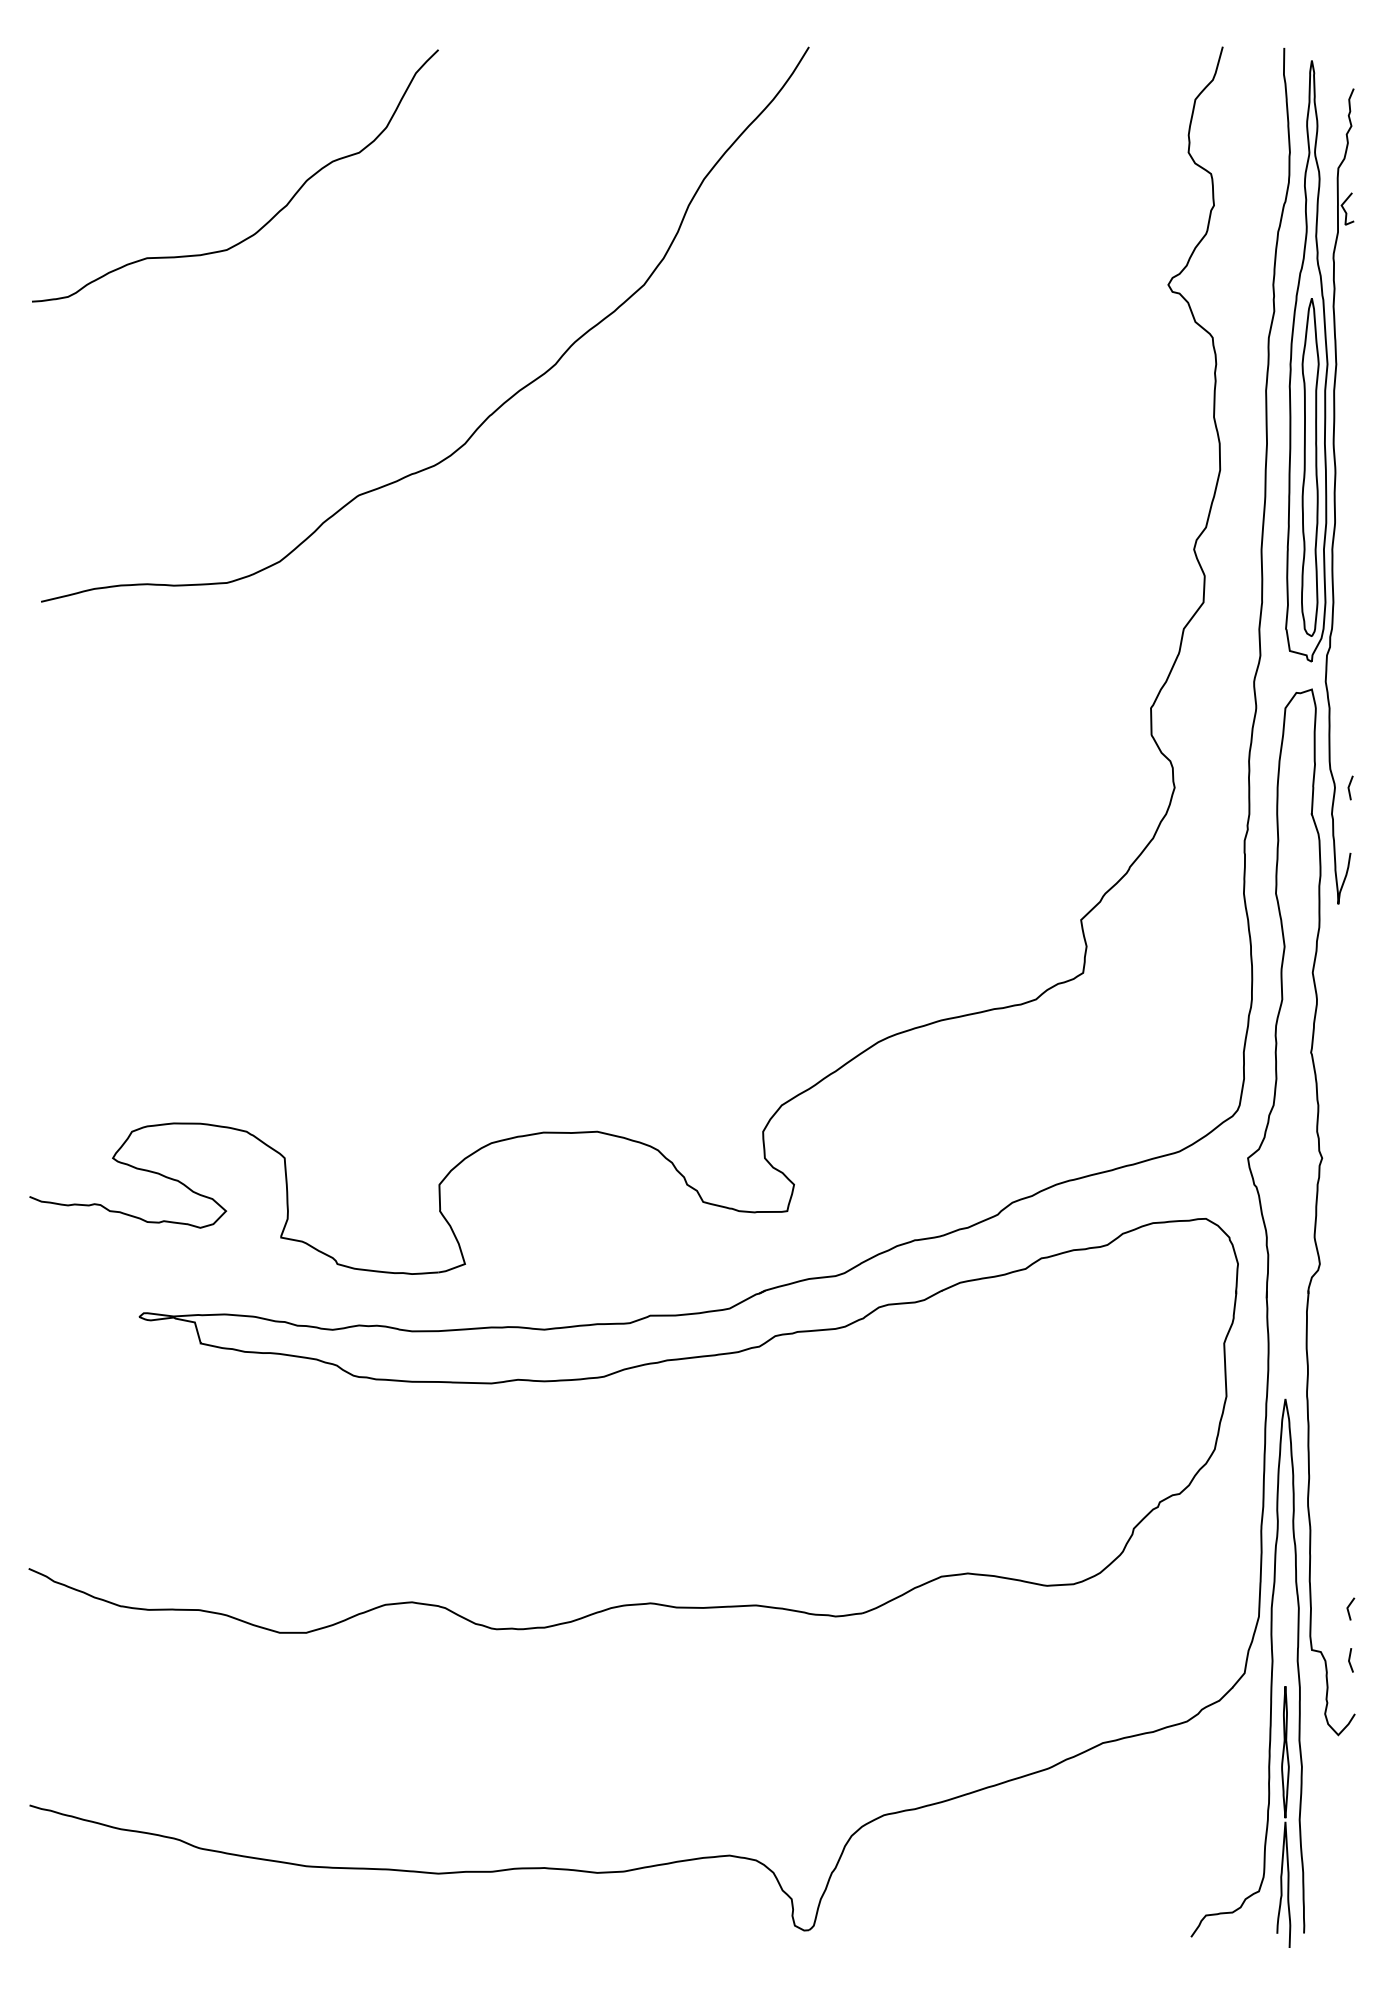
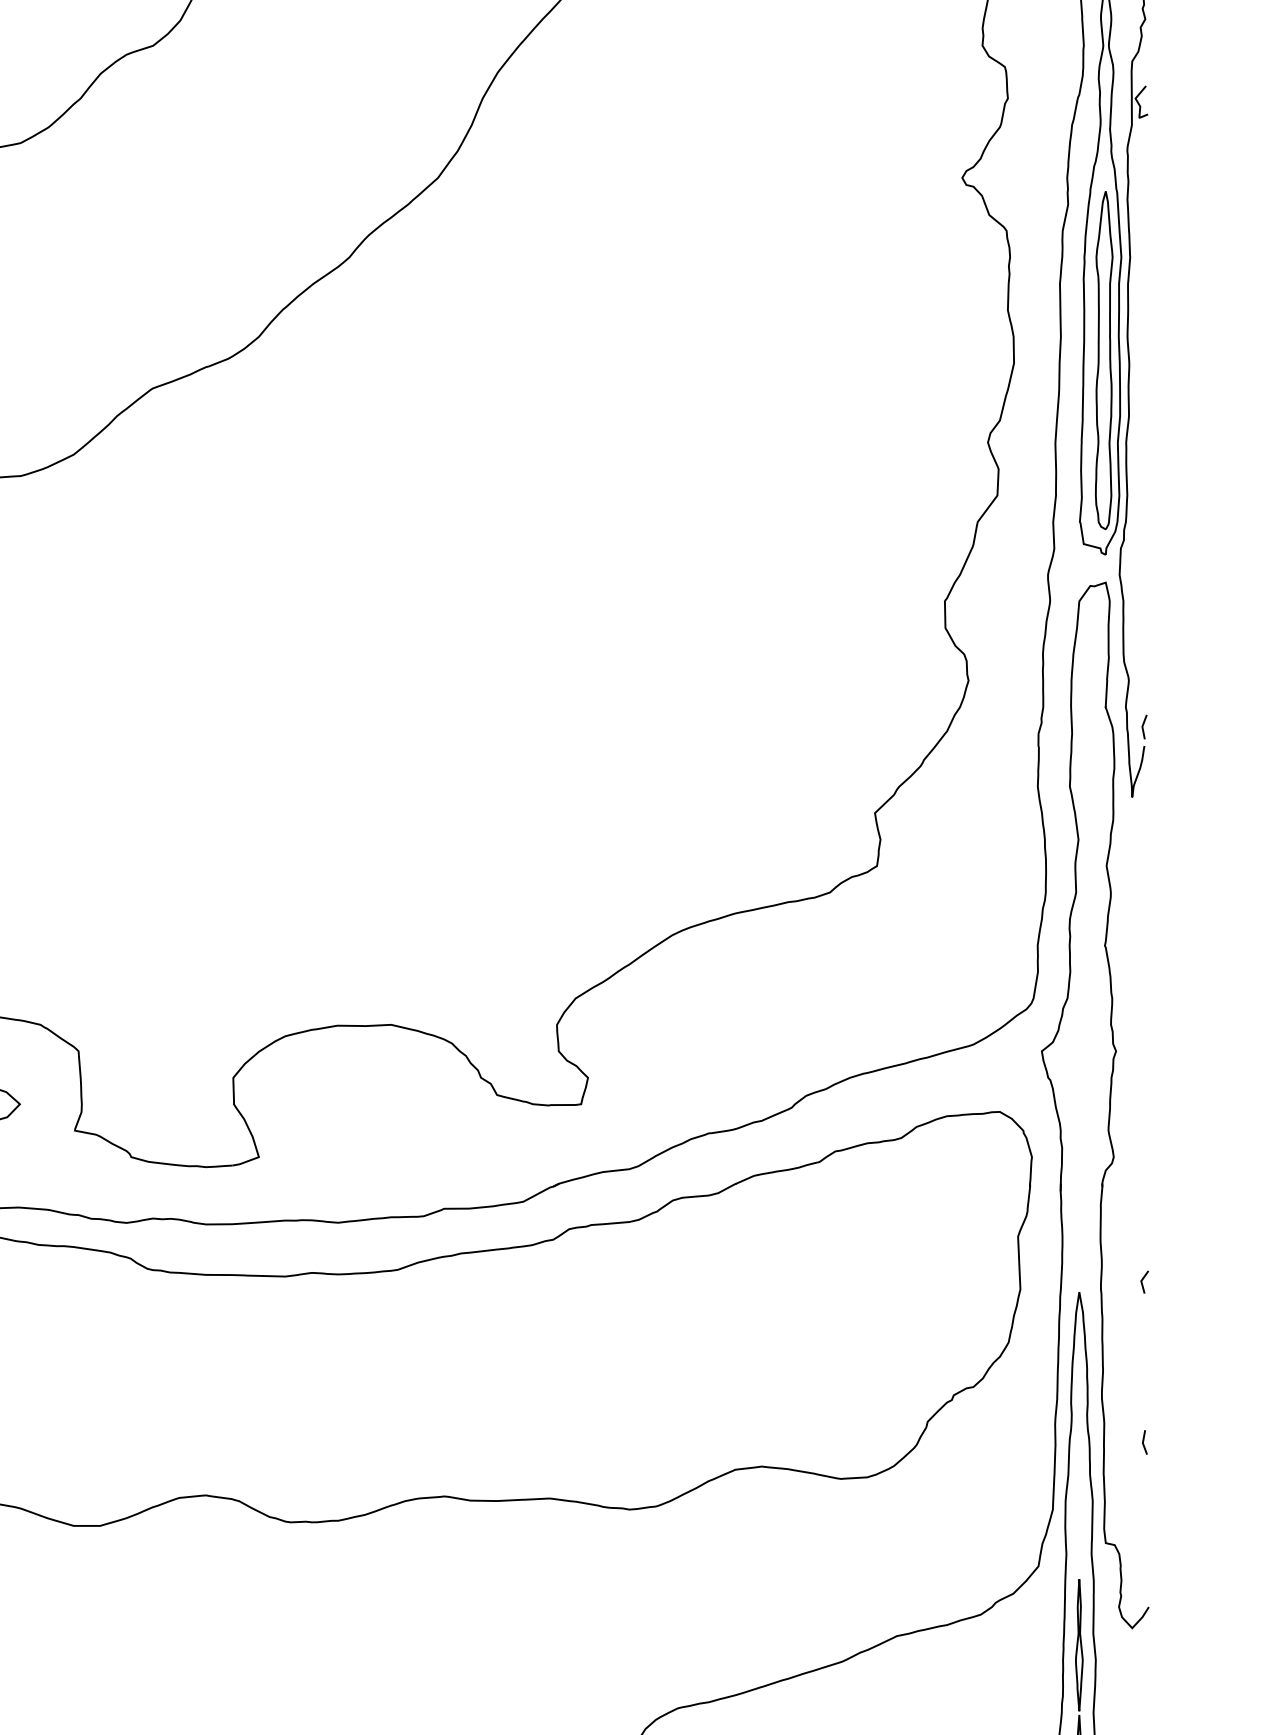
line: (1349, 787) -> (1143, 726), moved
line: (1348, 1608) -> (1142, 1281), moved
line: (1350, 1659) -> (1144, 1441), moved

